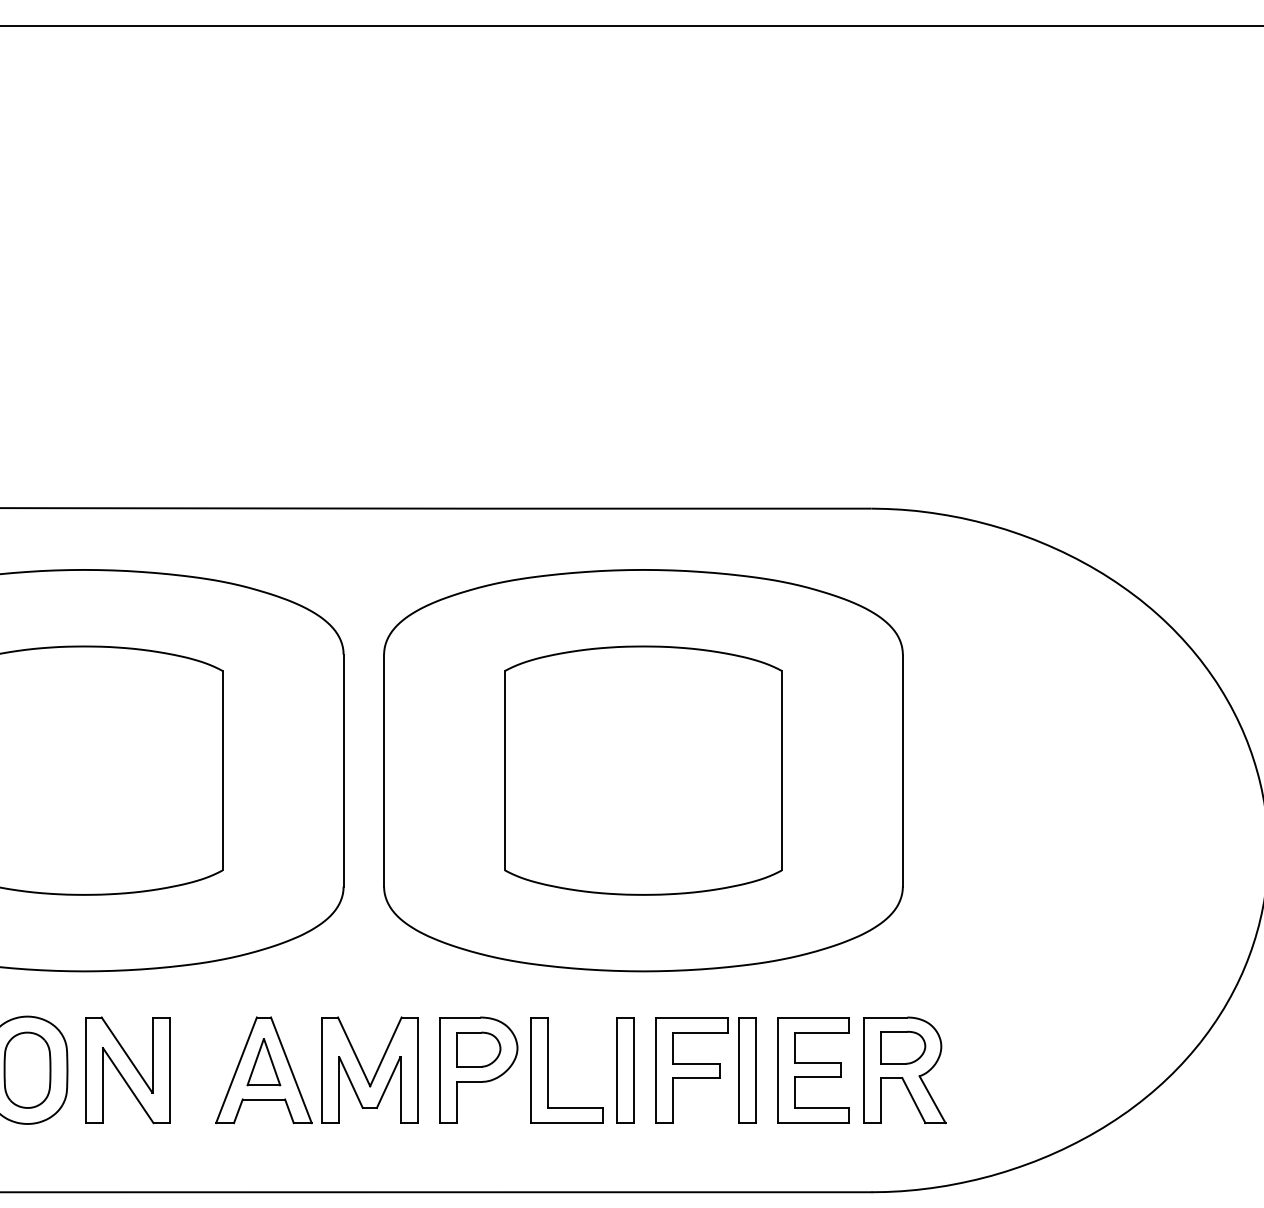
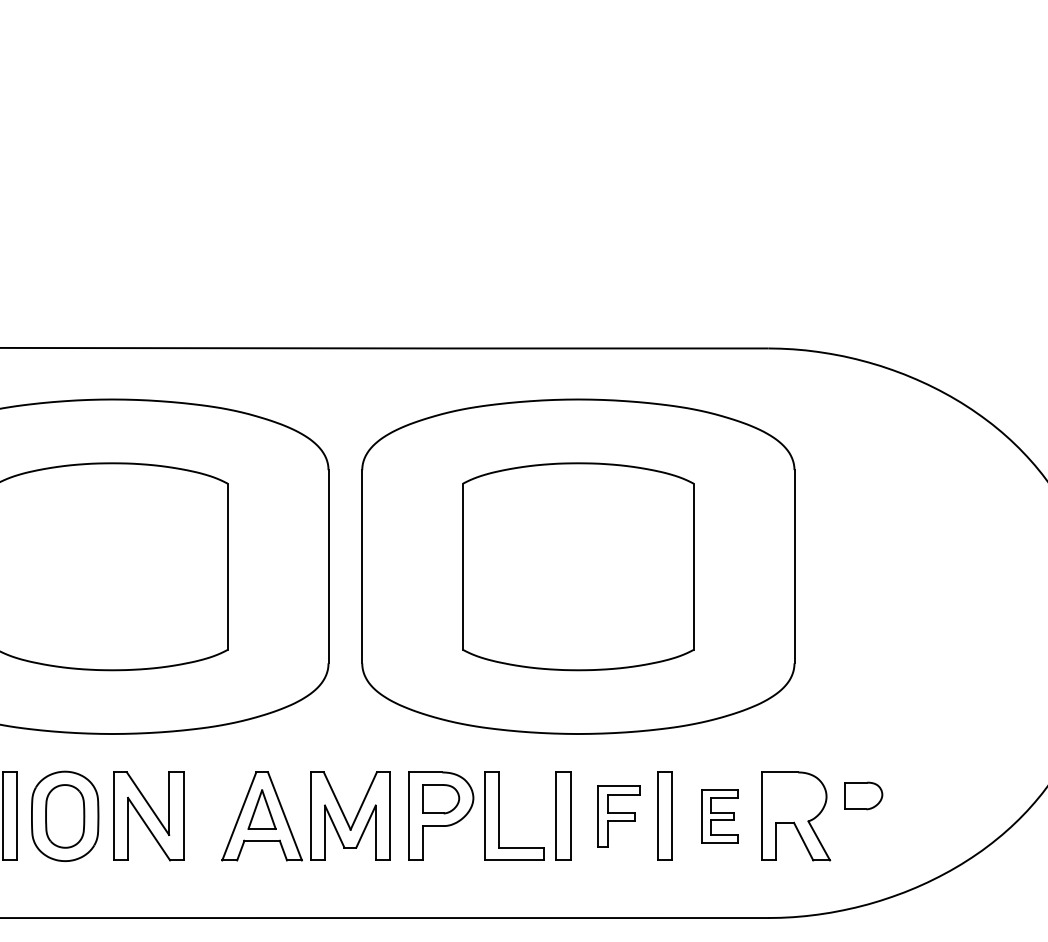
part: (903, 1047) -> (864, 795), moved
part: (691, 1070) -> (618, 816), size x0.7
part: (813, 1070) -> (720, 816), size x0.6

